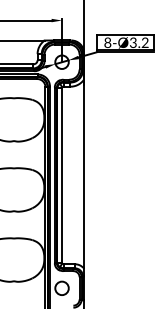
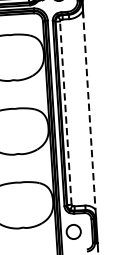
line: (61, 174) -> (65, 112), solid -> dashed
line: (83, 174) -> (88, 110), solid -> dashed

